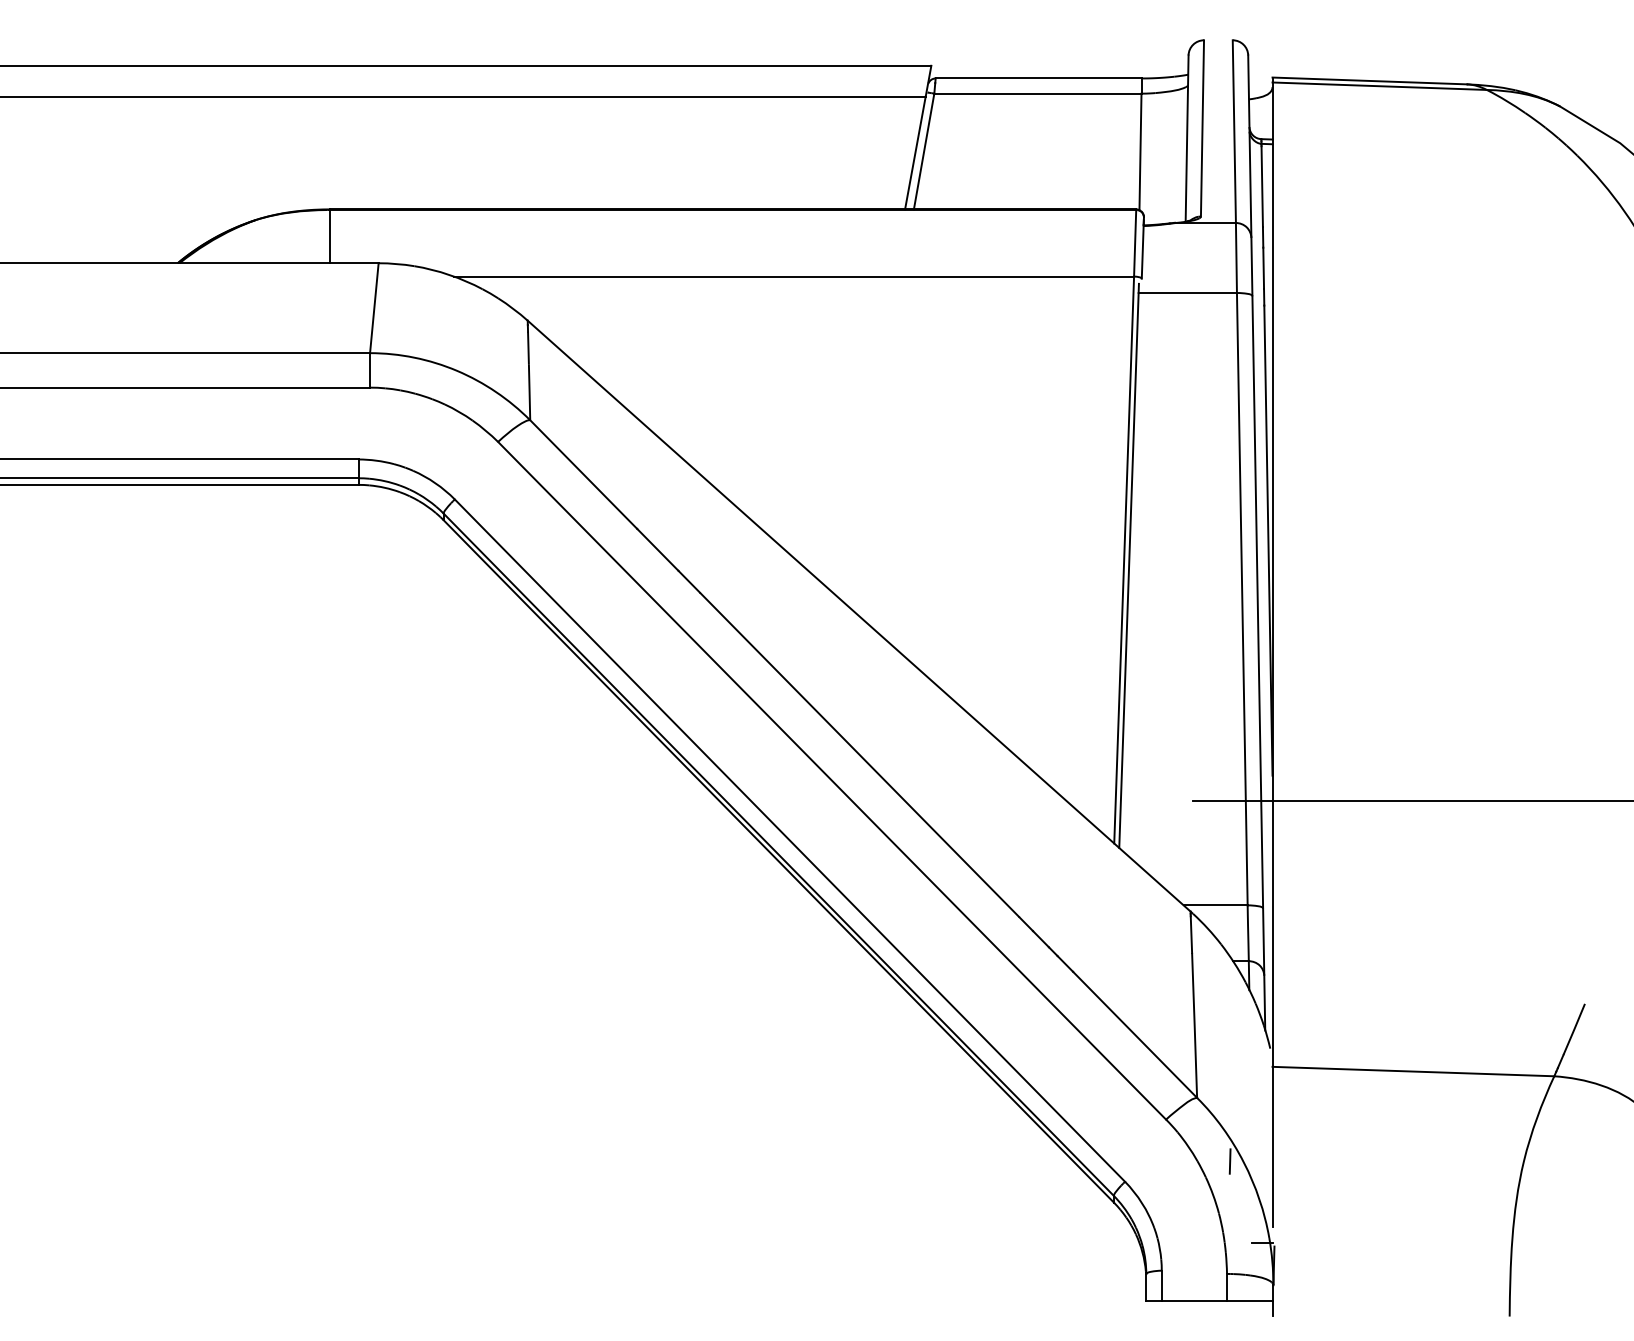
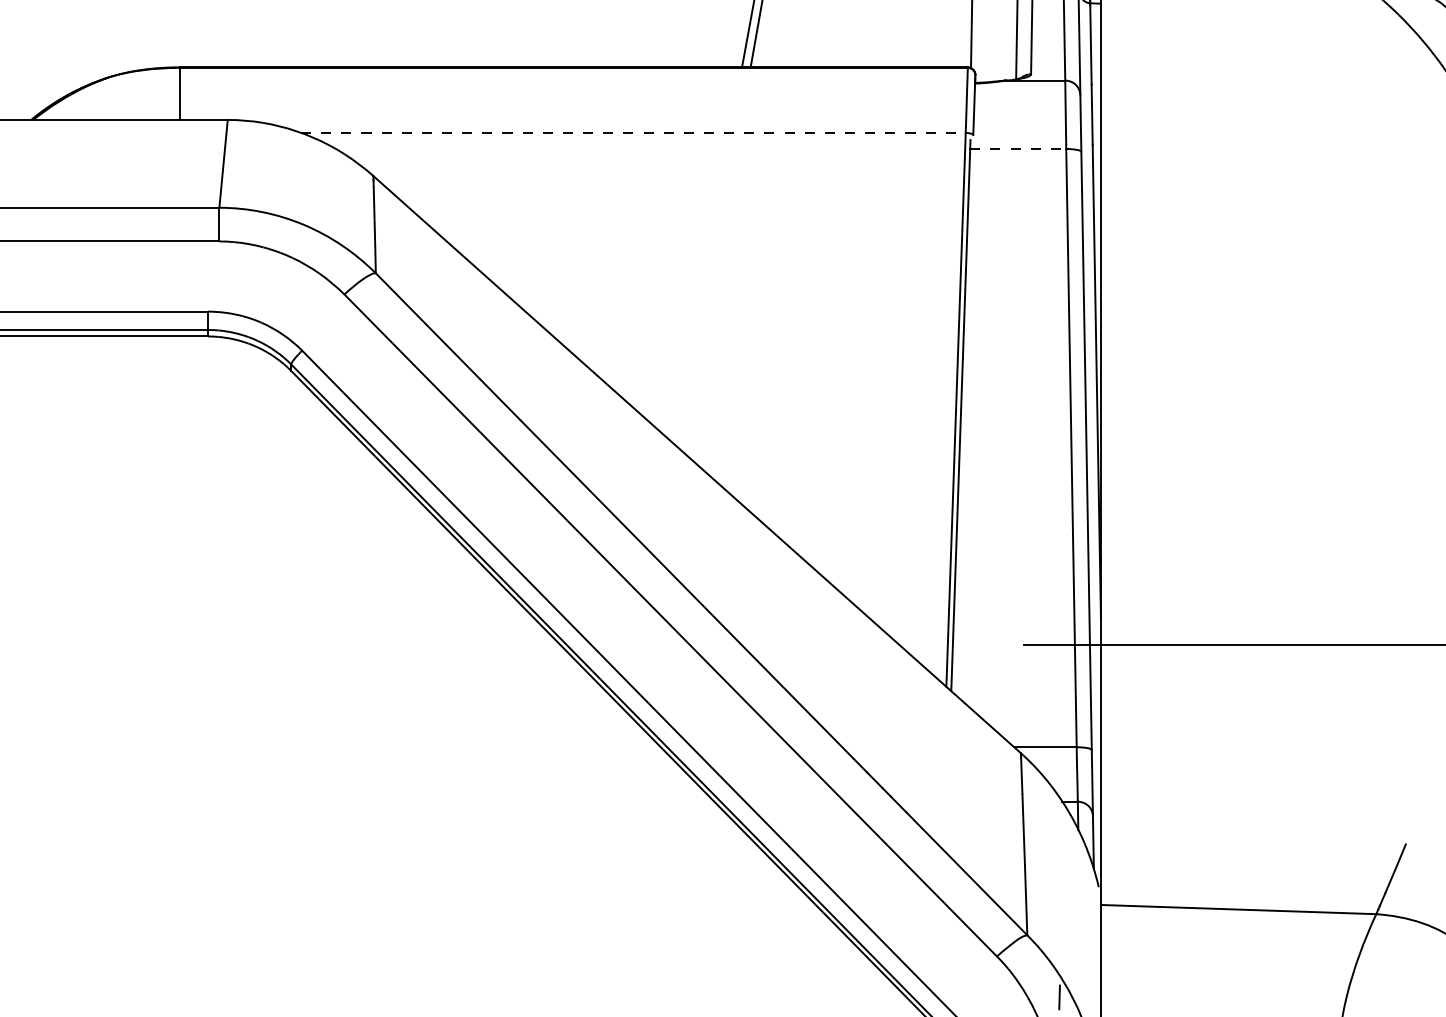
line: (794, 276) -> (634, 132), solid -> dashed
line: (1188, 293) -> (1018, 149), solid -> dashed

